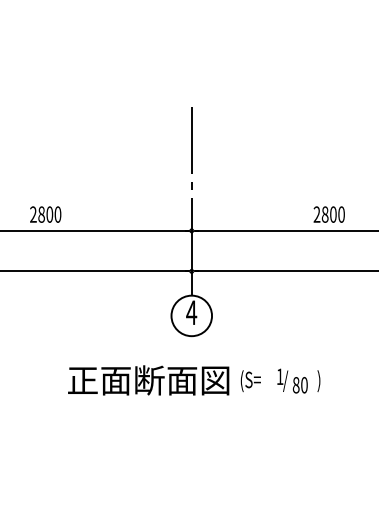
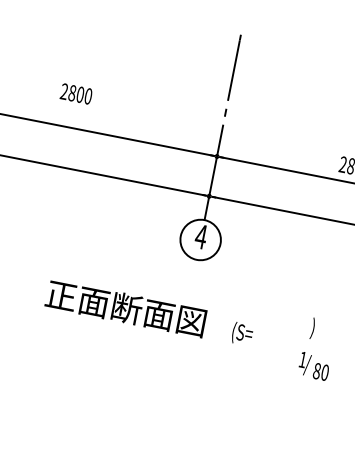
text: (45, 214) -> (76, 93), moved
text: (148, 380) -> (125, 308), moved
text: (292, 380) -> (314, 365), moved
text: (250, 381) -> (242, 334), moved

